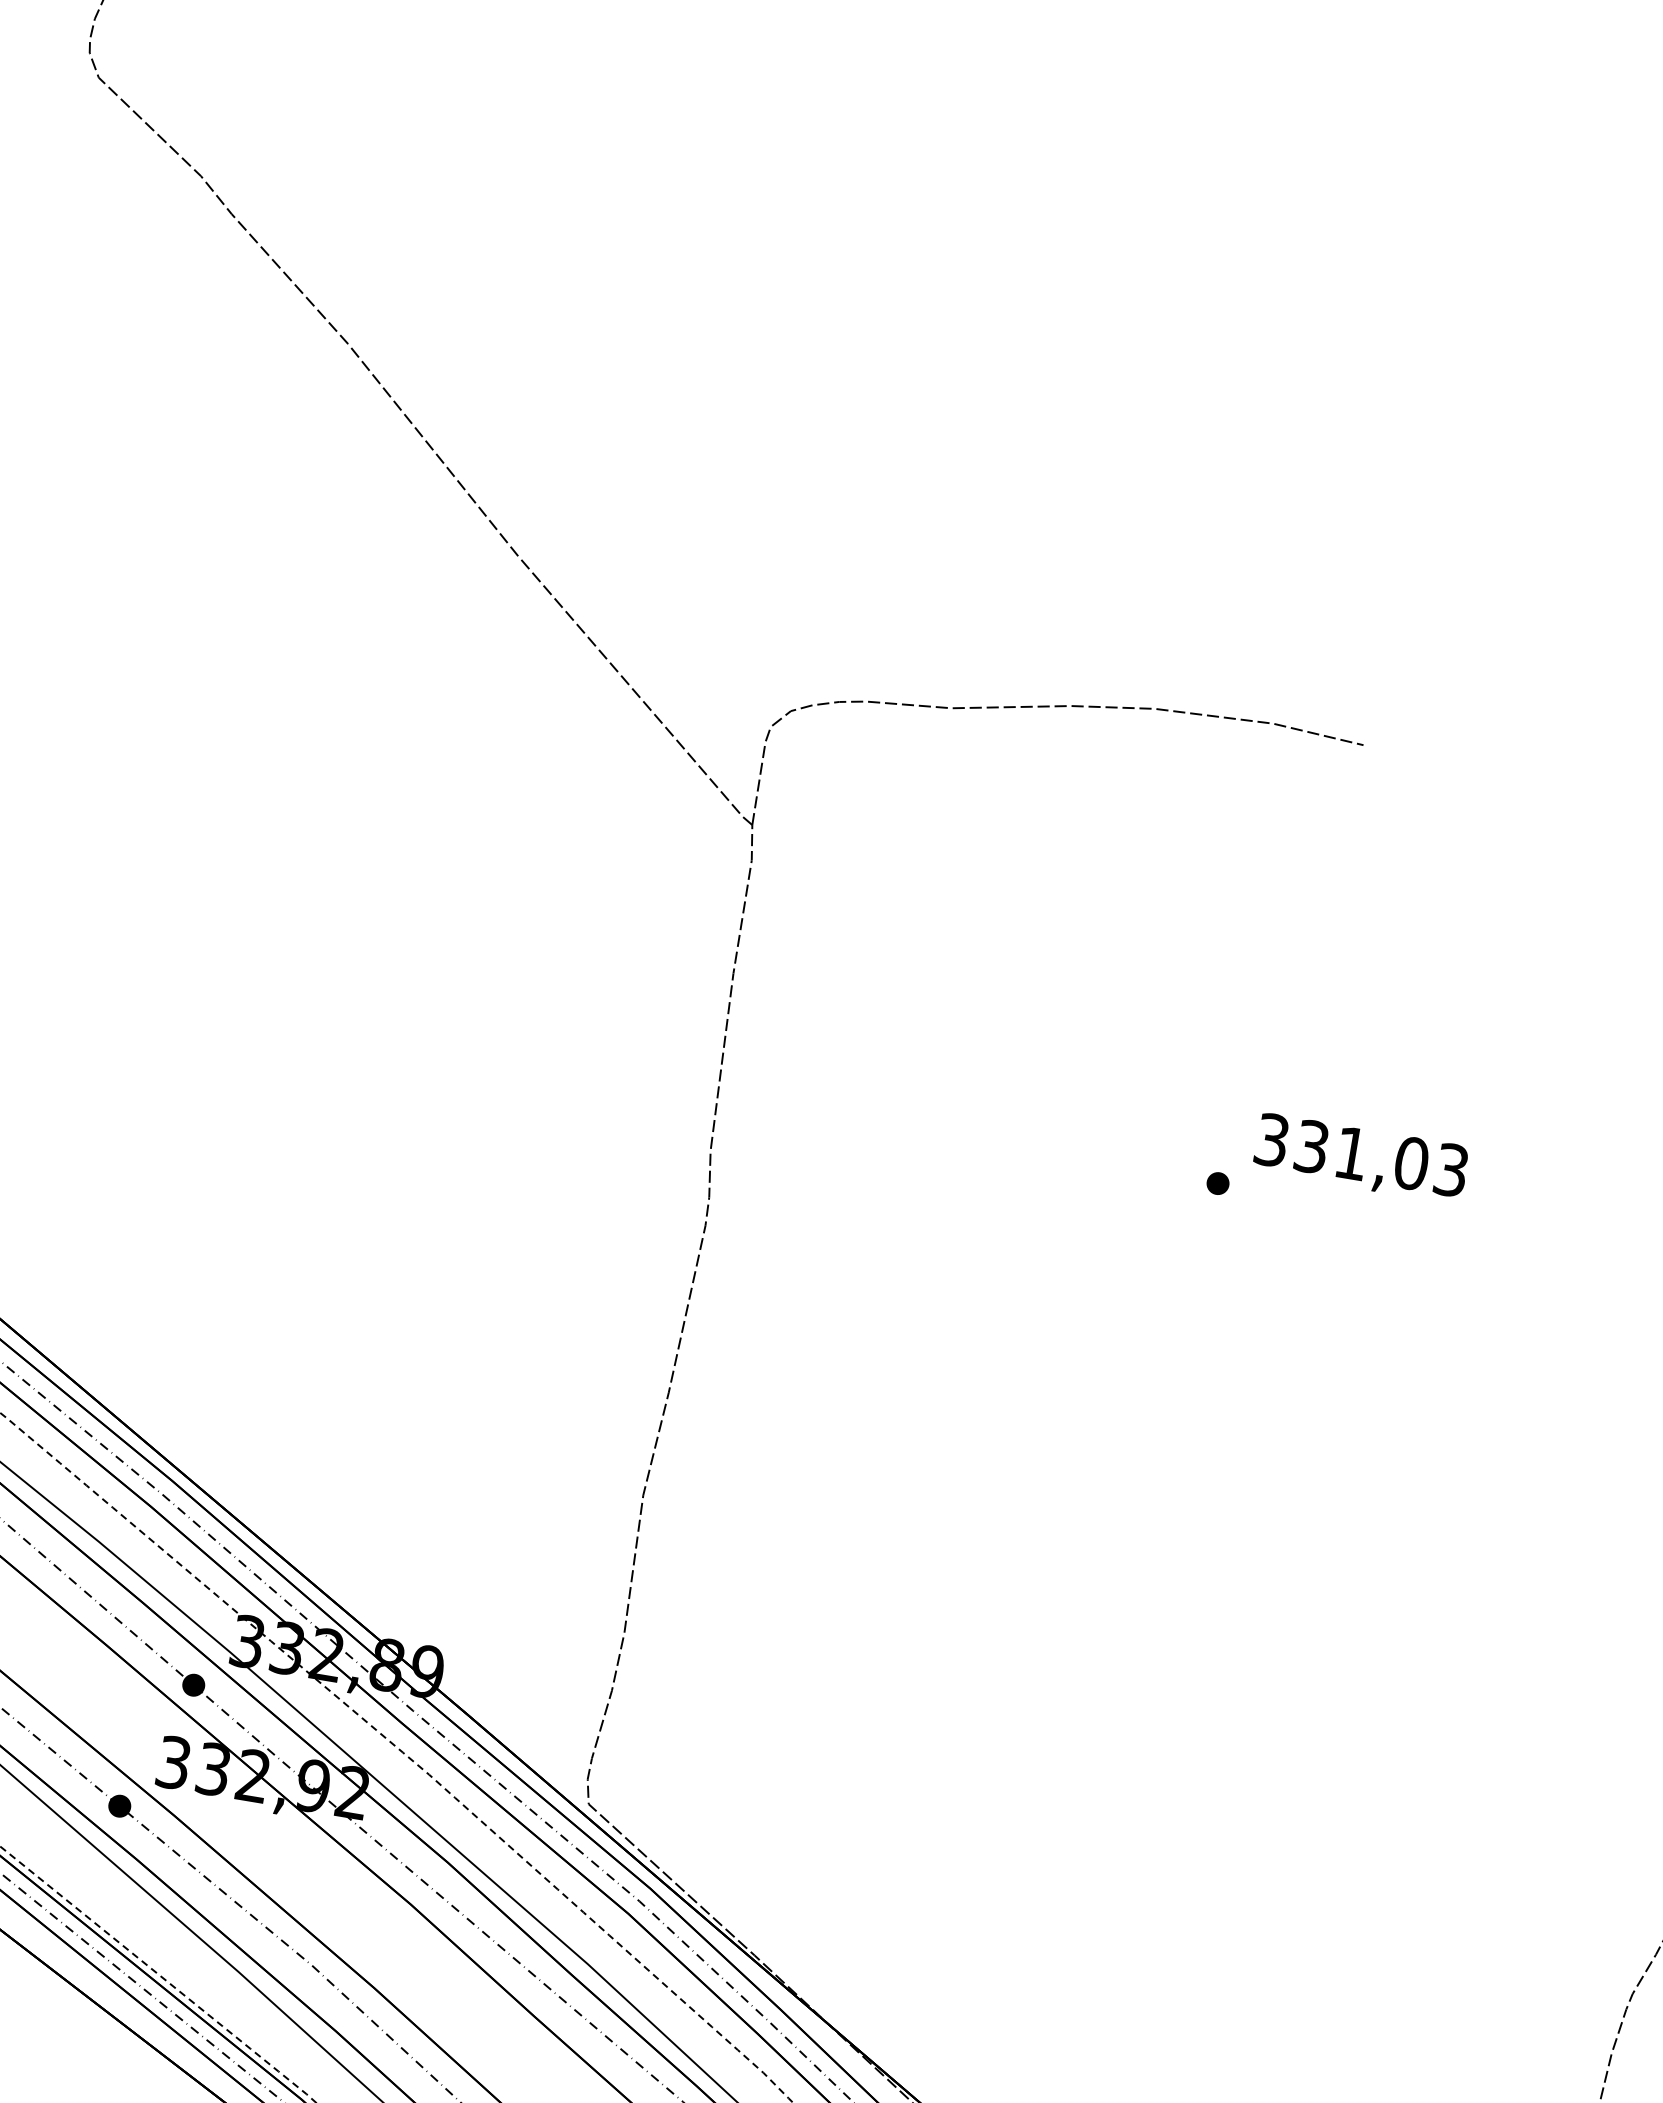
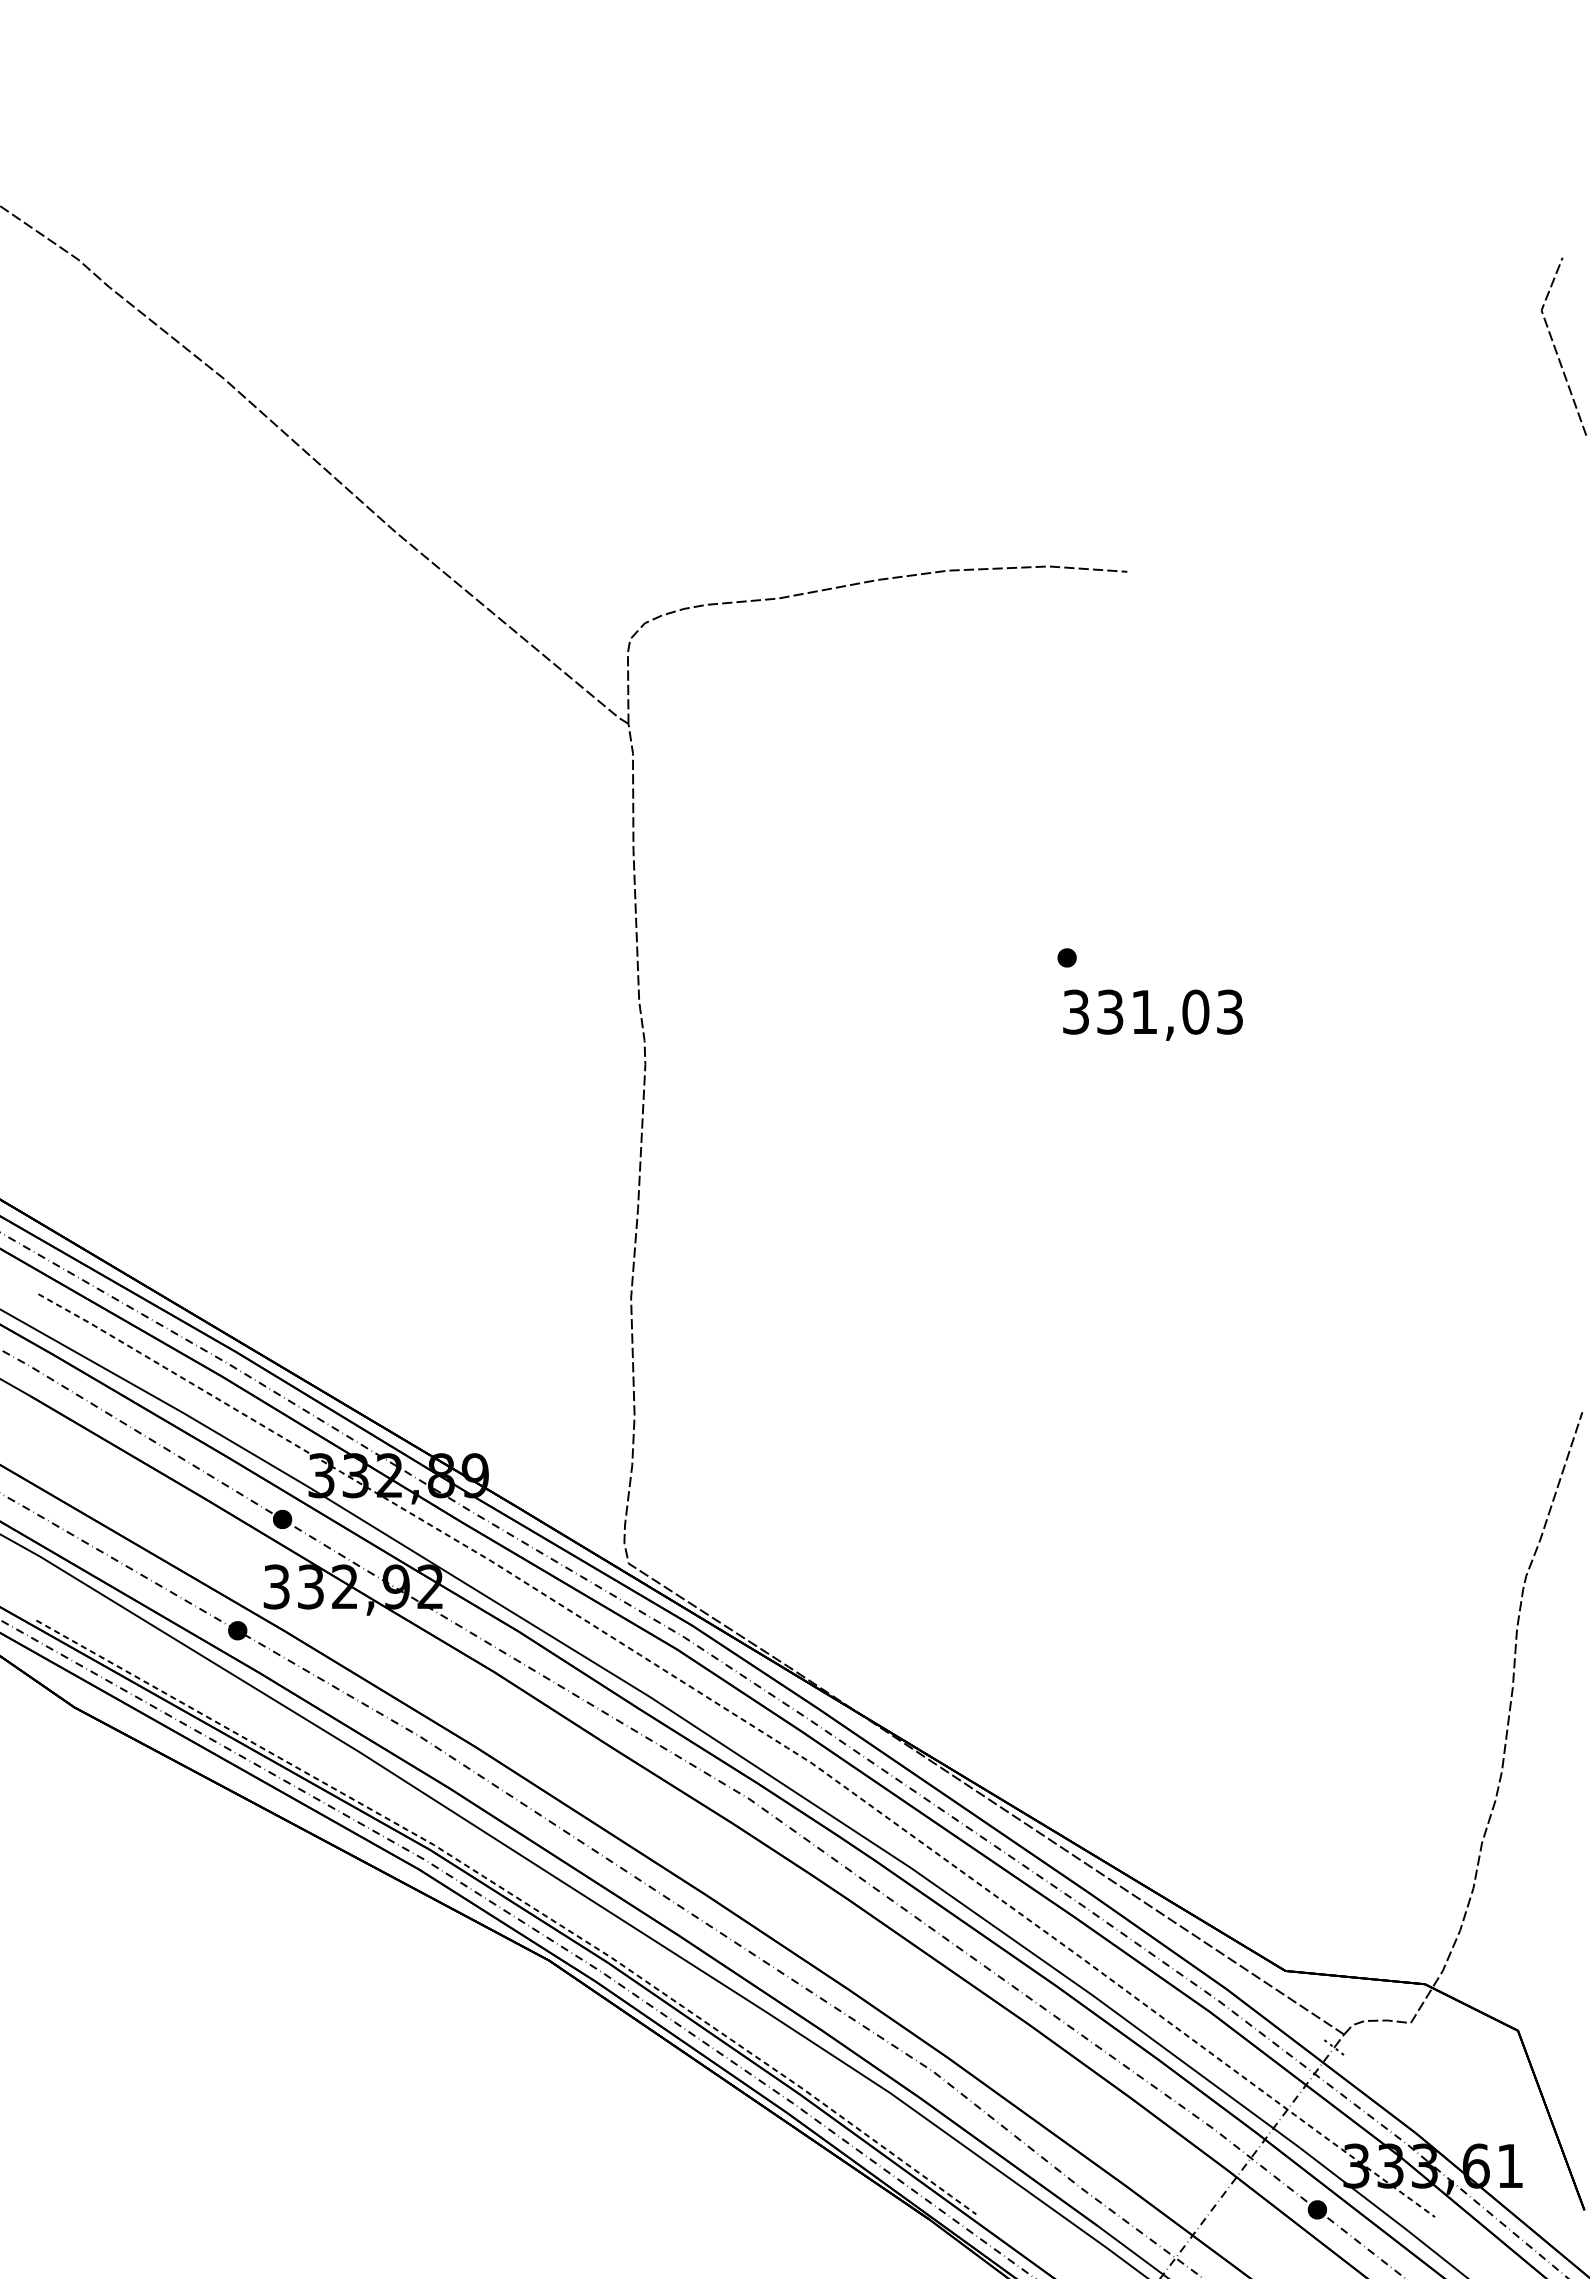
text: (1360, 1157) -> (1152, 1014), moved

